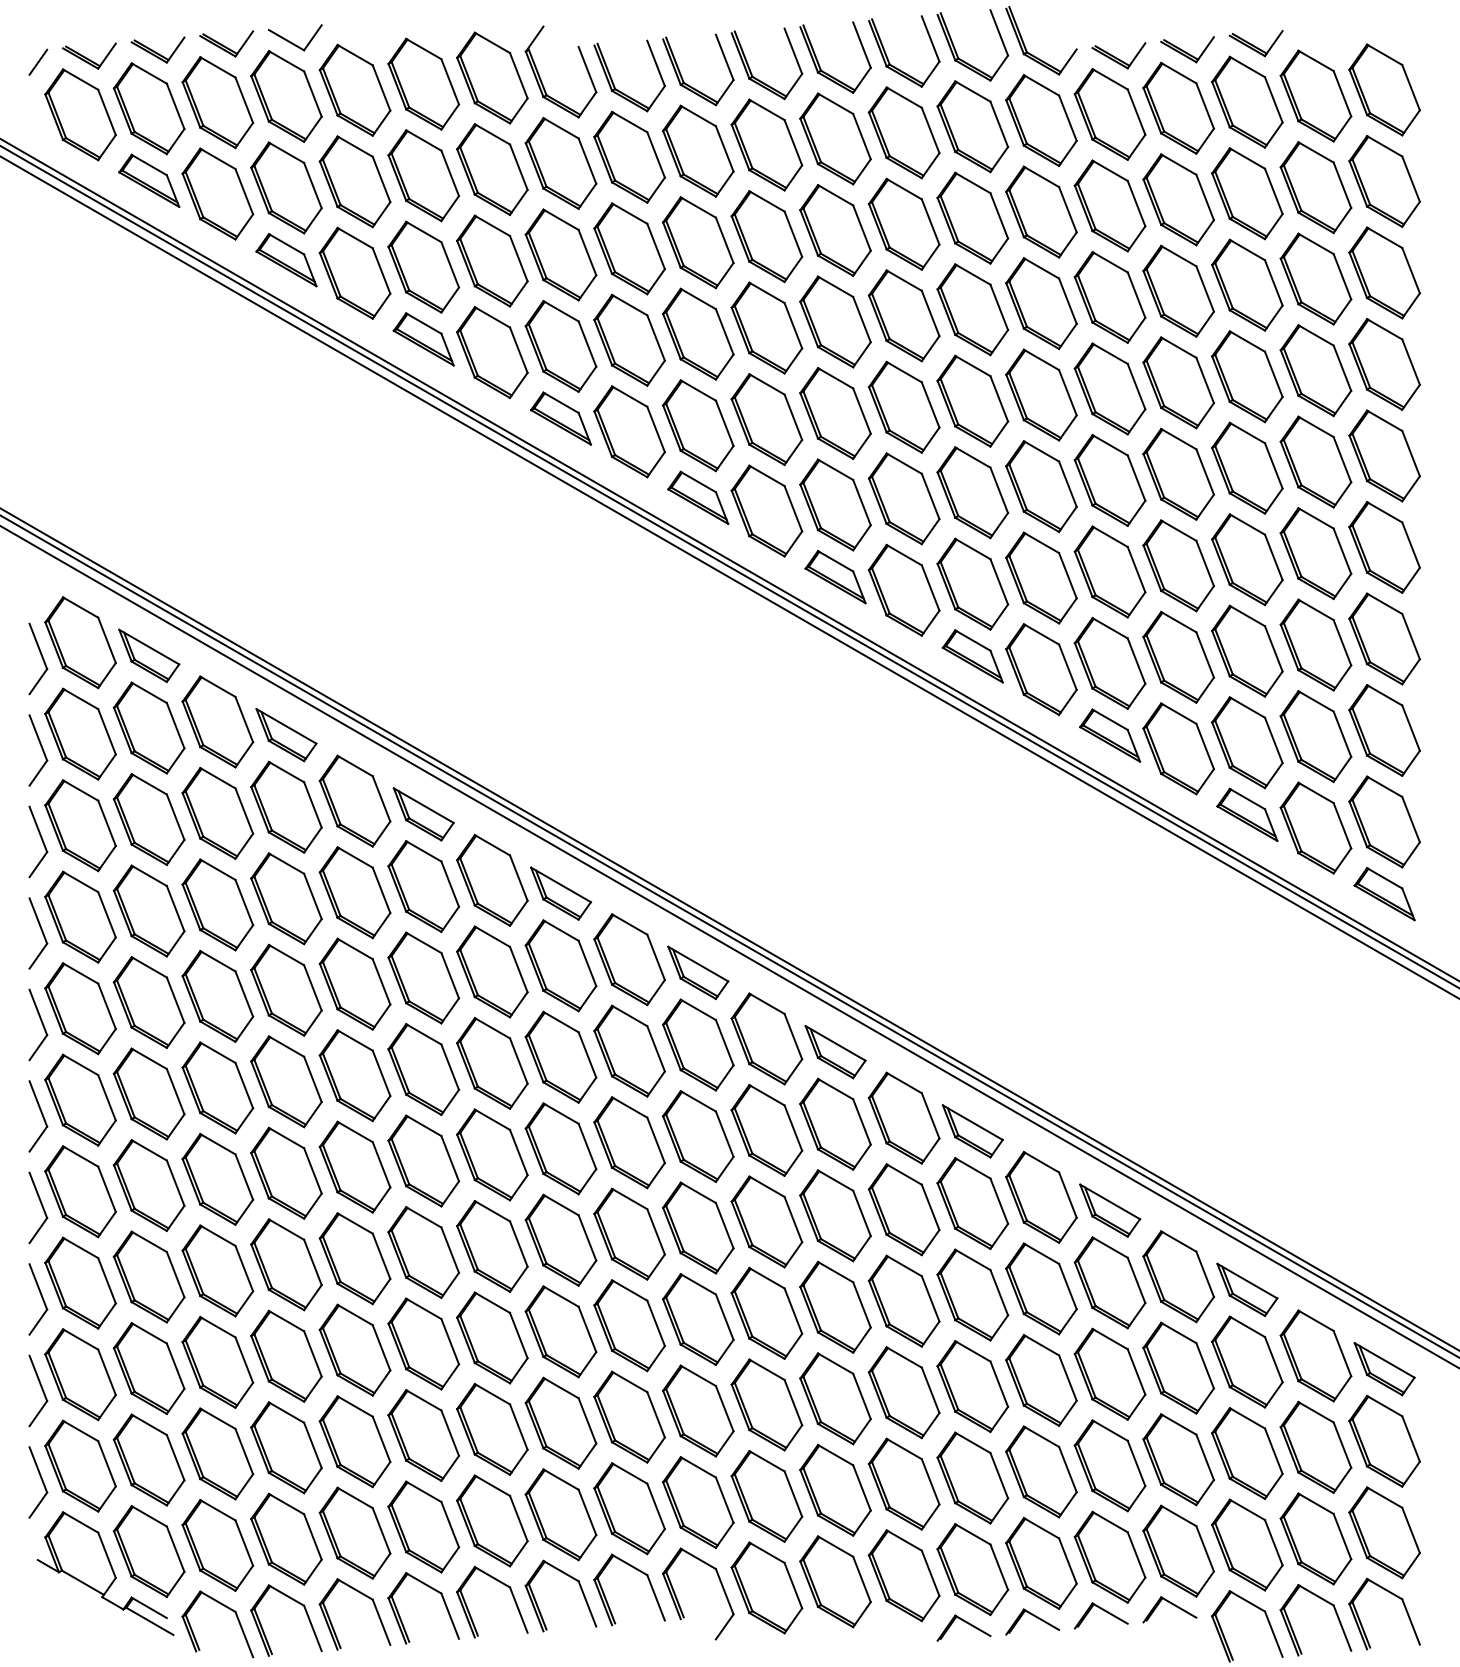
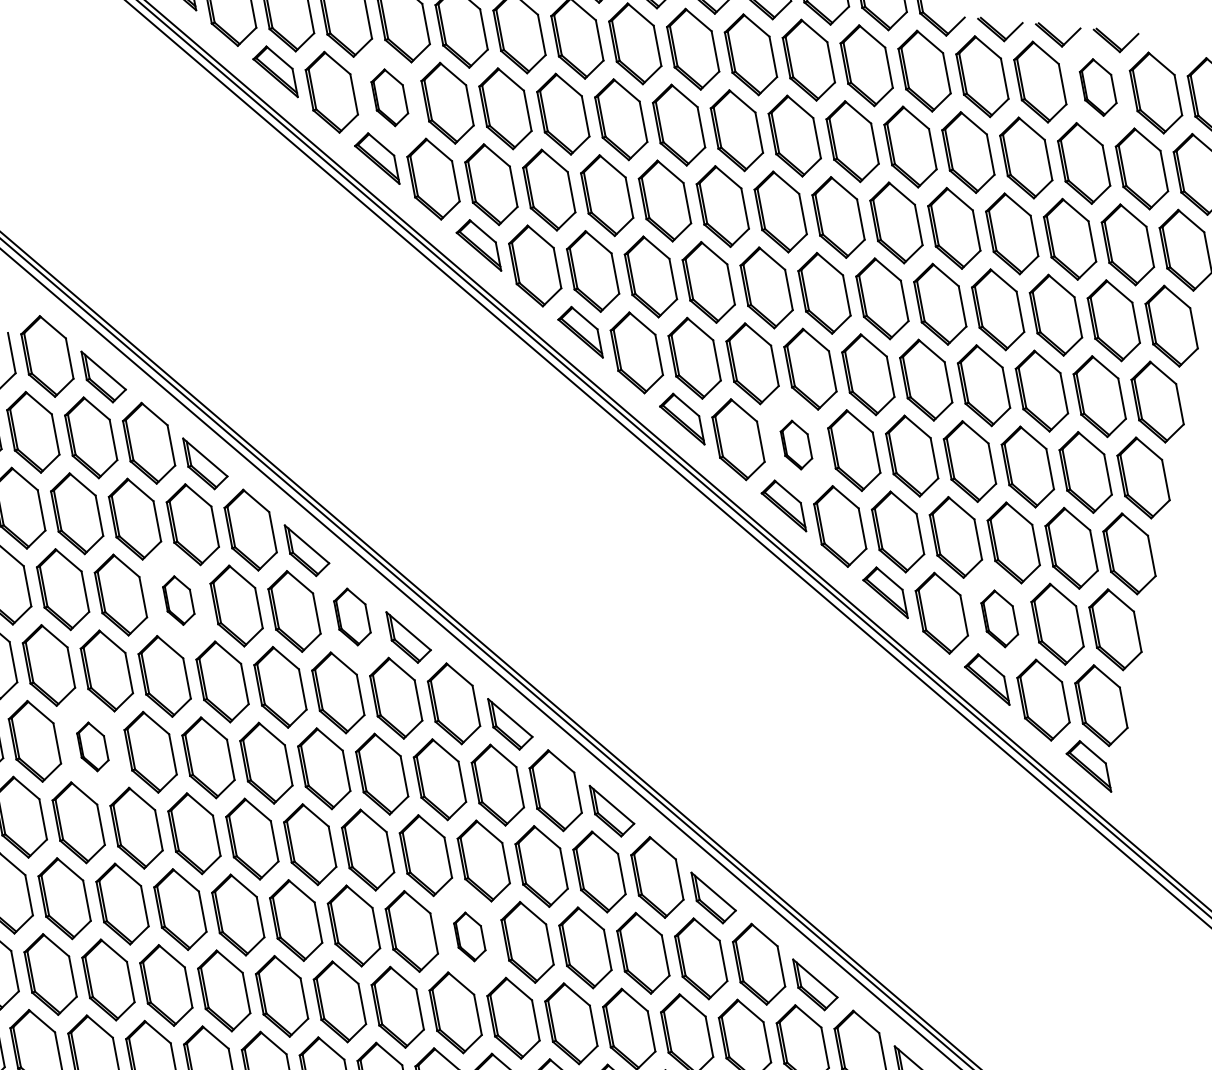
part: (1247, 101) -> (1098, 87), size x0.7
part: (423, 266) -> (389, 97), size x0.7
part: (972, 583) -> (796, 444), size x0.6
part: (1247, 742) -> (999, 618), size x0.7
part: (492, 880) -> (352, 617), size x0.7
part: (286, 898) -> (178, 600), size x0.6
part: (217, 1087) -> (92, 746), size x0.6
part: (698, 1227) -> (470, 936), size x0.6

